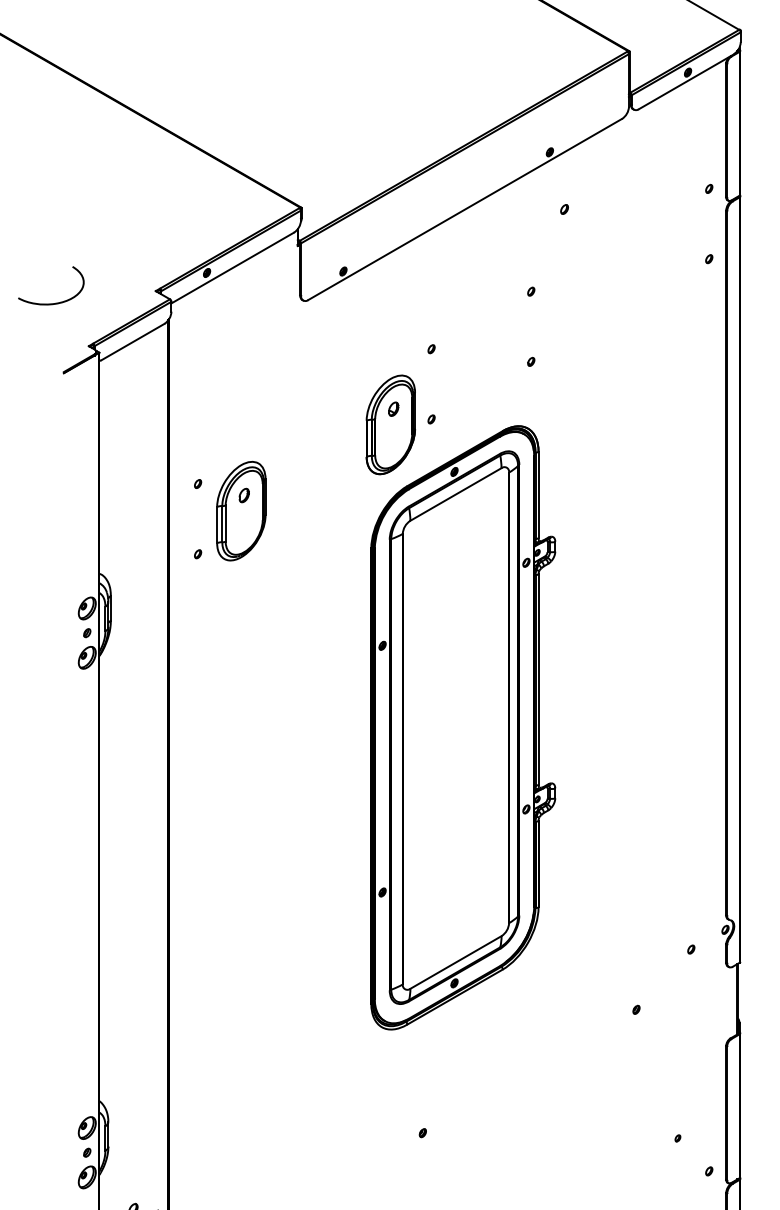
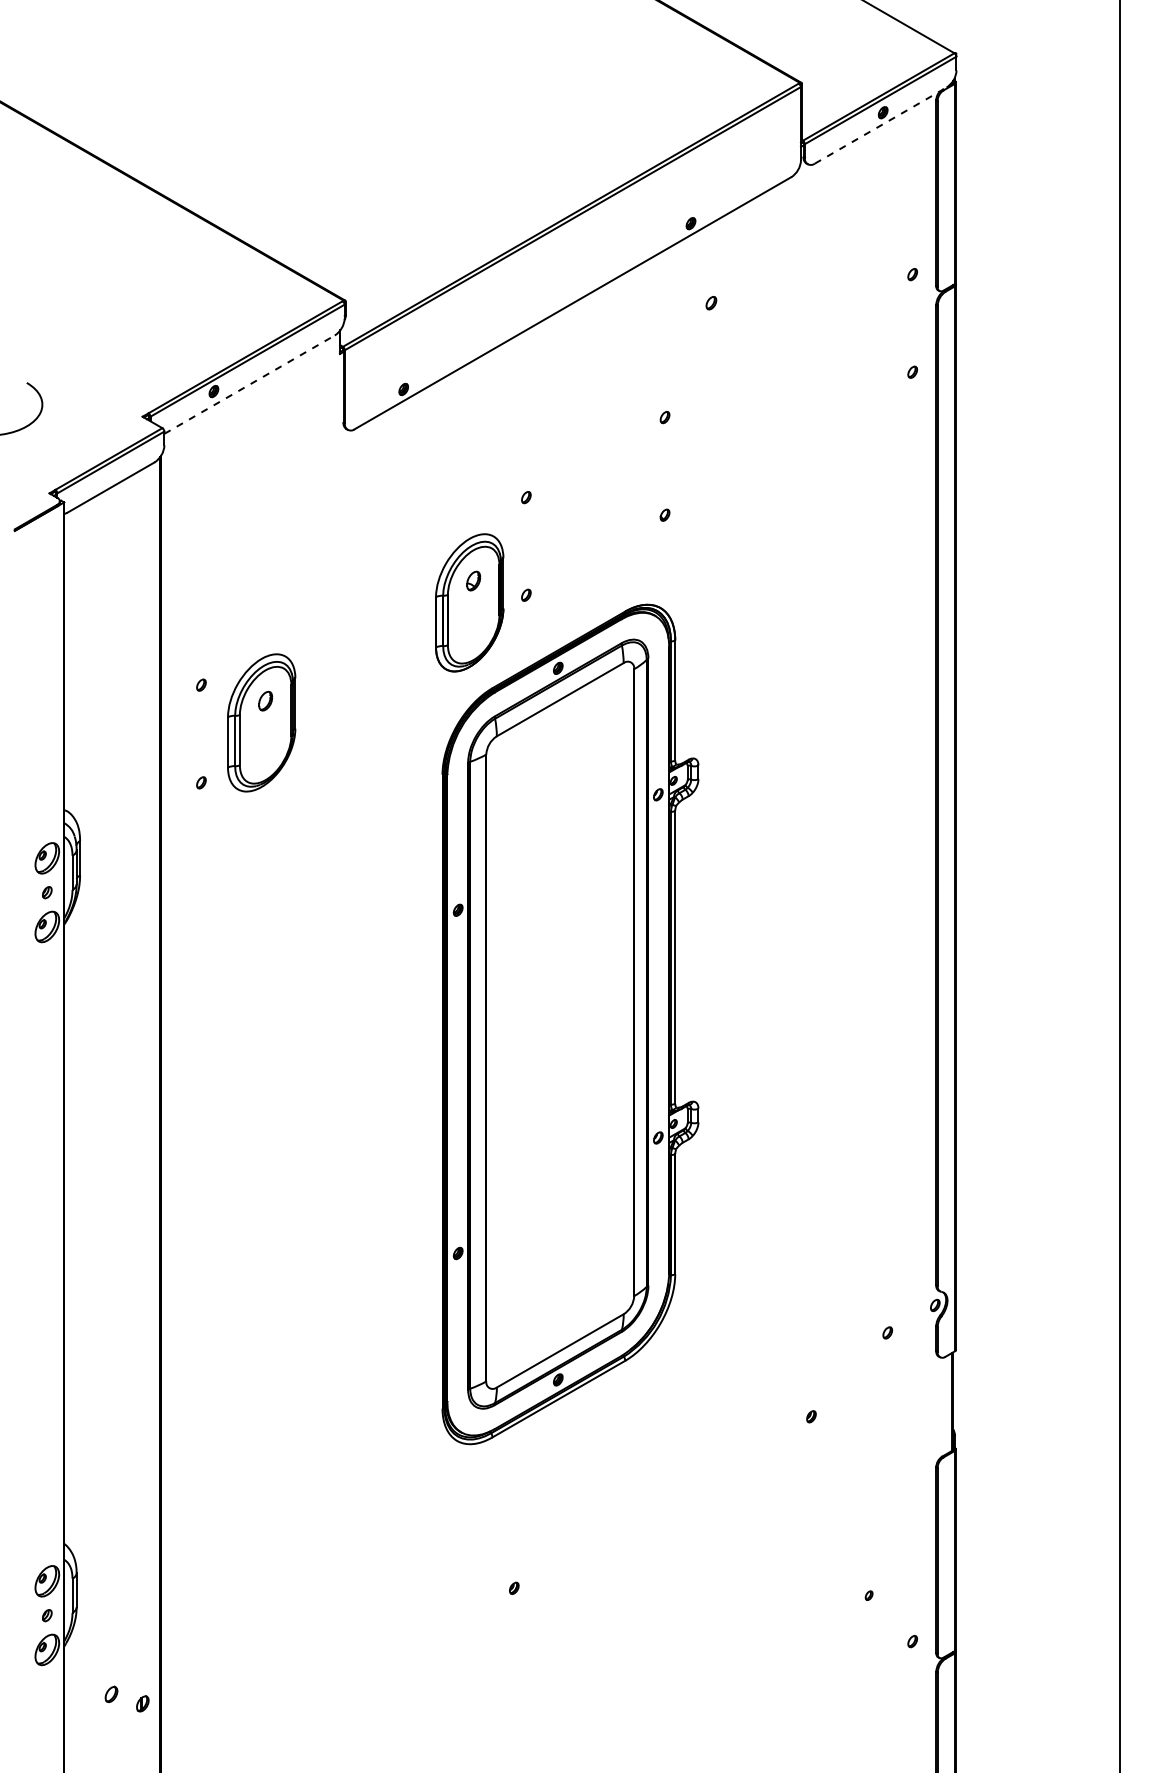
line: (686, 81) -> (881, 125), solid -> dashed
line: (233, 267) -> (250, 384), solid -> dashed

